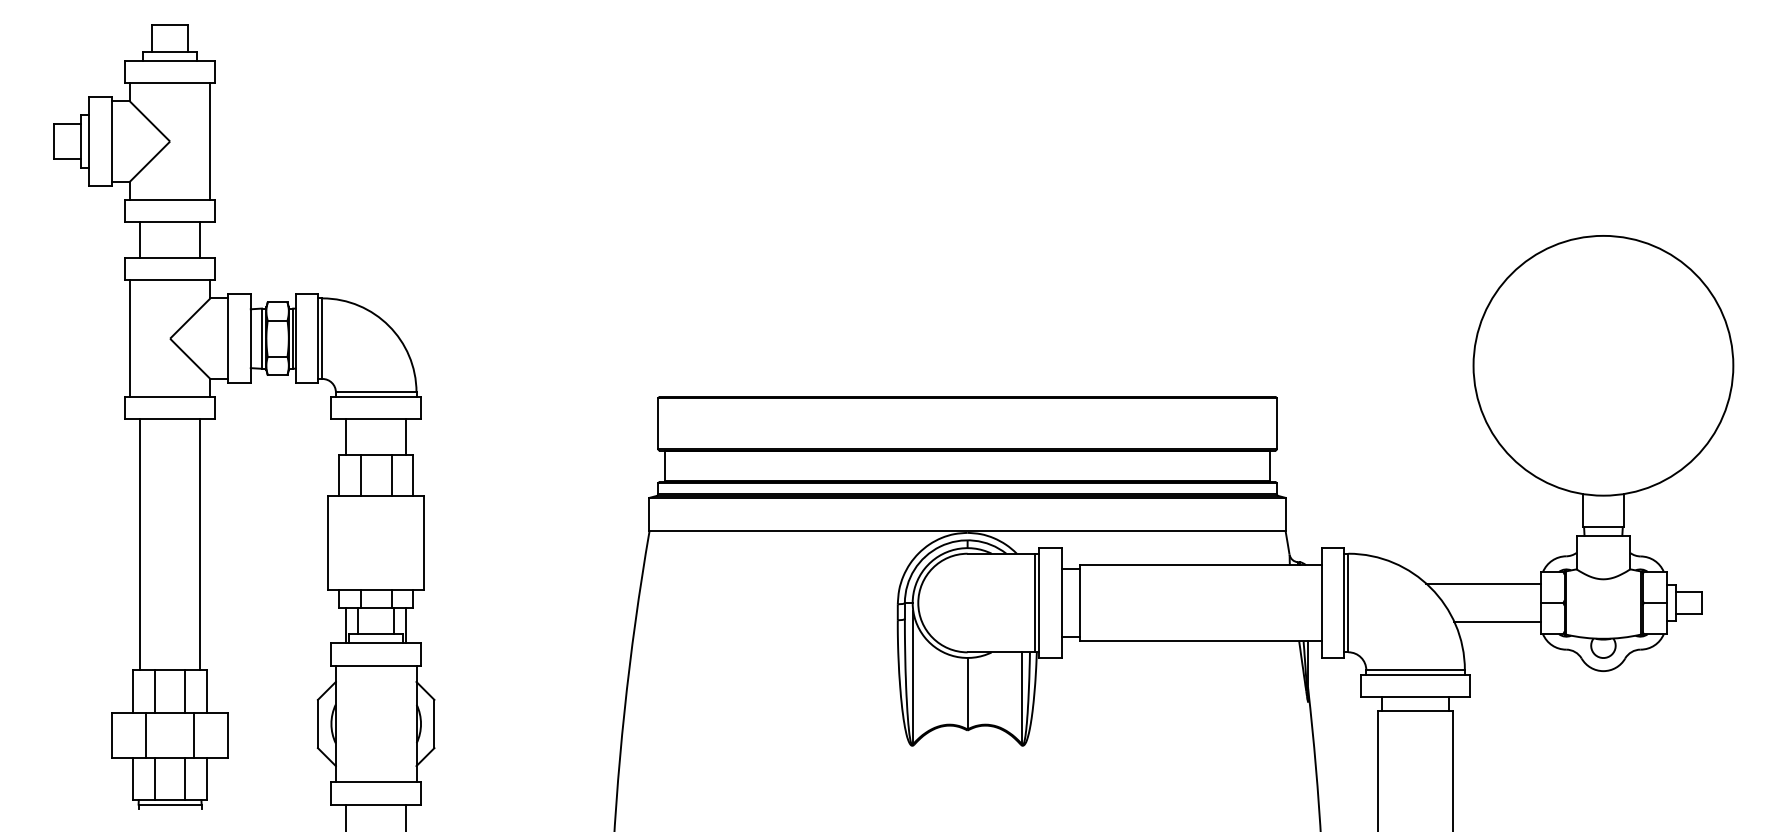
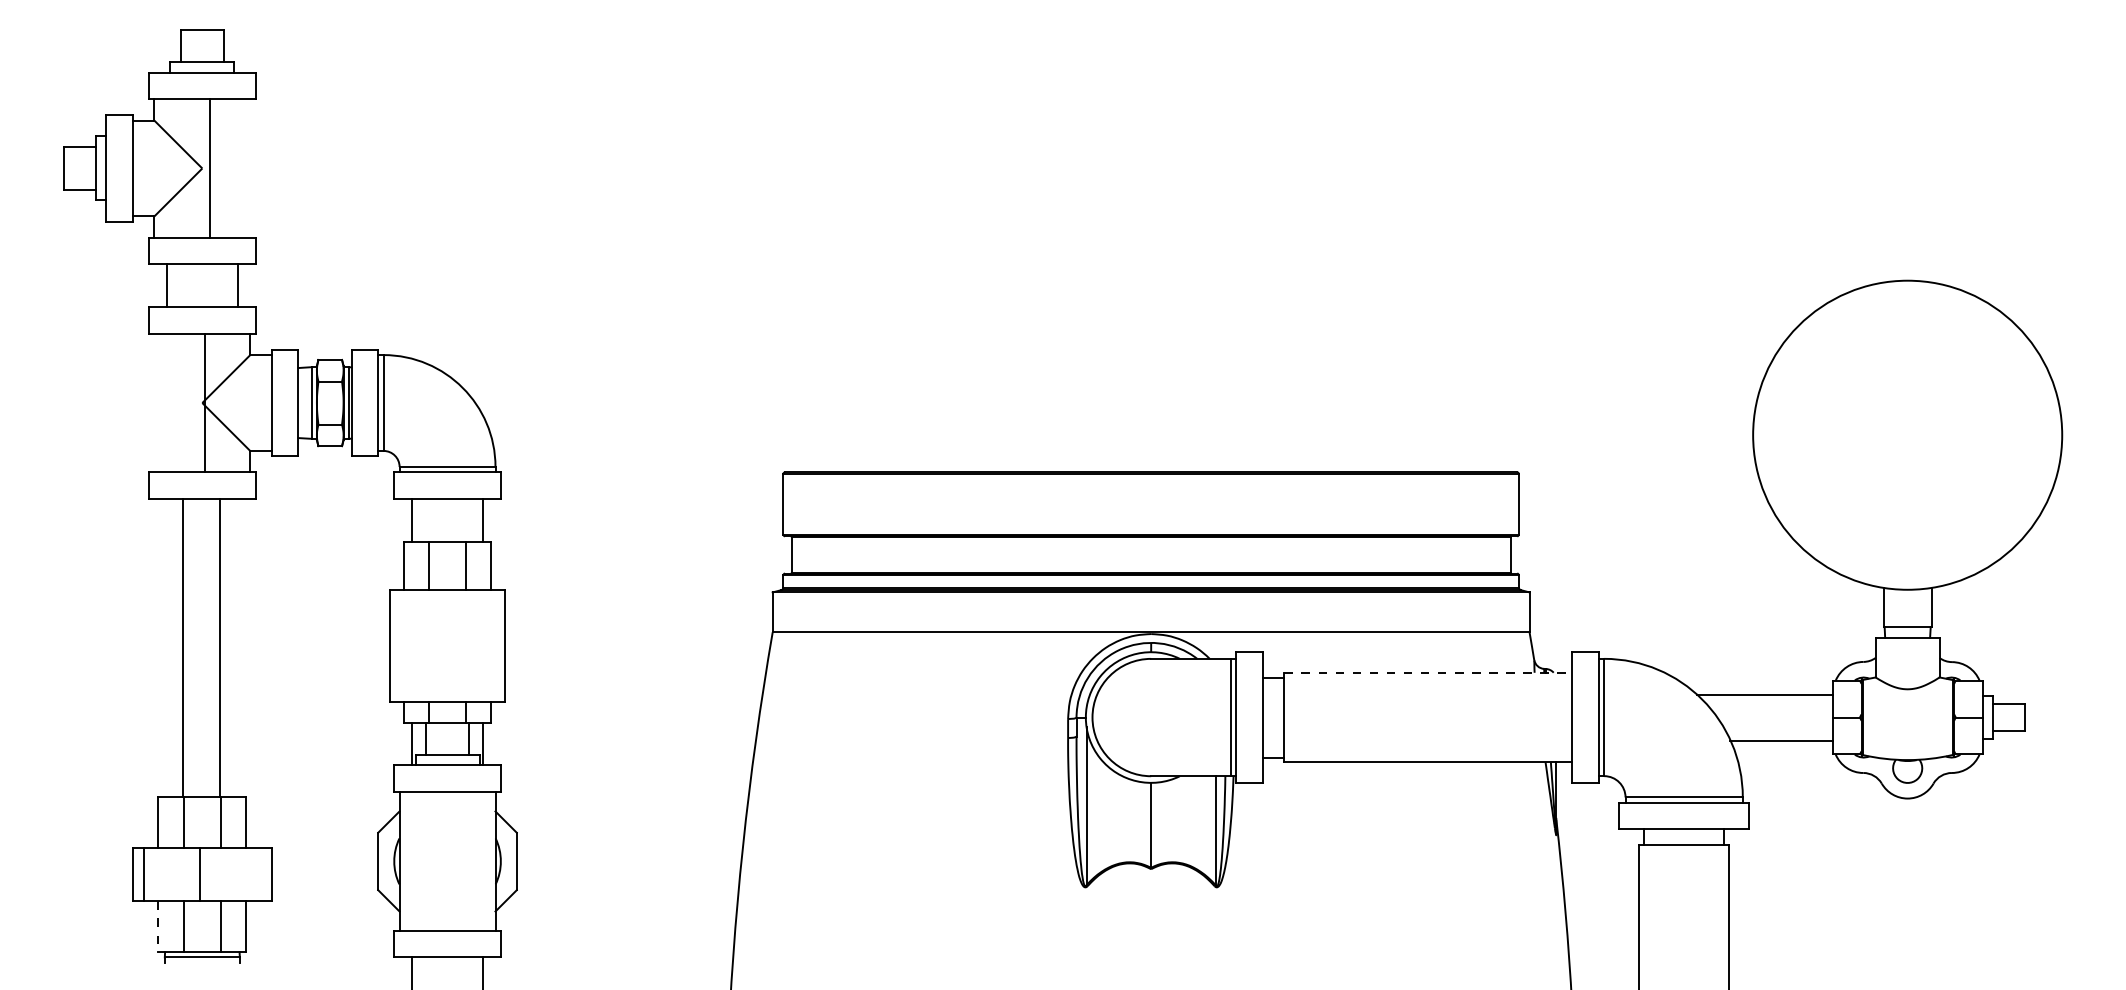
line: (210, 141) -> (210, 168), moved
line: (129, 338) -> (205, 402), moved
line: (139, 544) -> (219, 647), moved
line: (200, 544) -> (183, 647), moved
line: (1200, 565) -> (1428, 672), solid -> dashed
line: (145, 734) -> (143, 874), moved
line: (194, 734) -> (200, 874), moved
line: (133, 779) -> (158, 927), solid -> dashed

